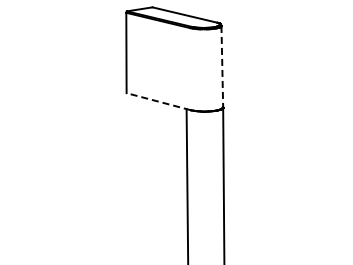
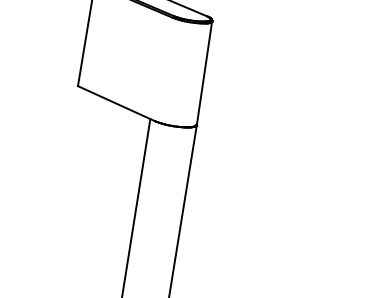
line: (222, 66) -> (204, 72), dashed -> solid
line: (158, 101) -> (116, 103), dashed -> solid

